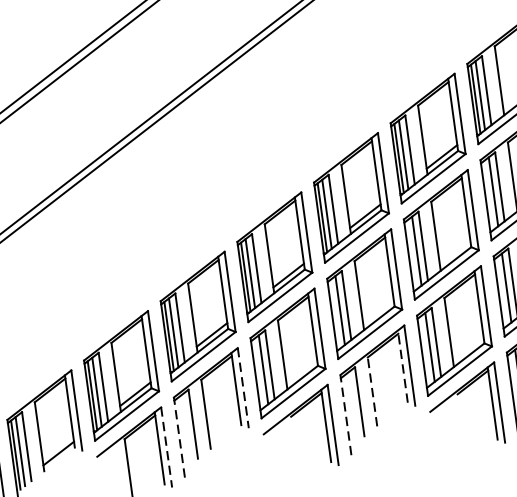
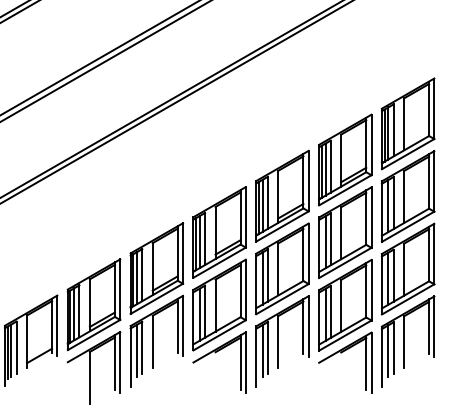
line: (402, 365) -> (303, 325), dashed -> solid
line: (244, 388) -> (183, 326), dashed -> solid
line: (372, 391) -> (278, 341), dashed -> solid
line: (353, 407) -> (262, 351), added
line: (346, 414) -> (256, 356), dashed -> solid
line: (187, 428) -> (137, 350), added
line: (179, 436) -> (130, 355), dashed -> solid
line: (167, 447) -> (120, 362), dashed -> solid

